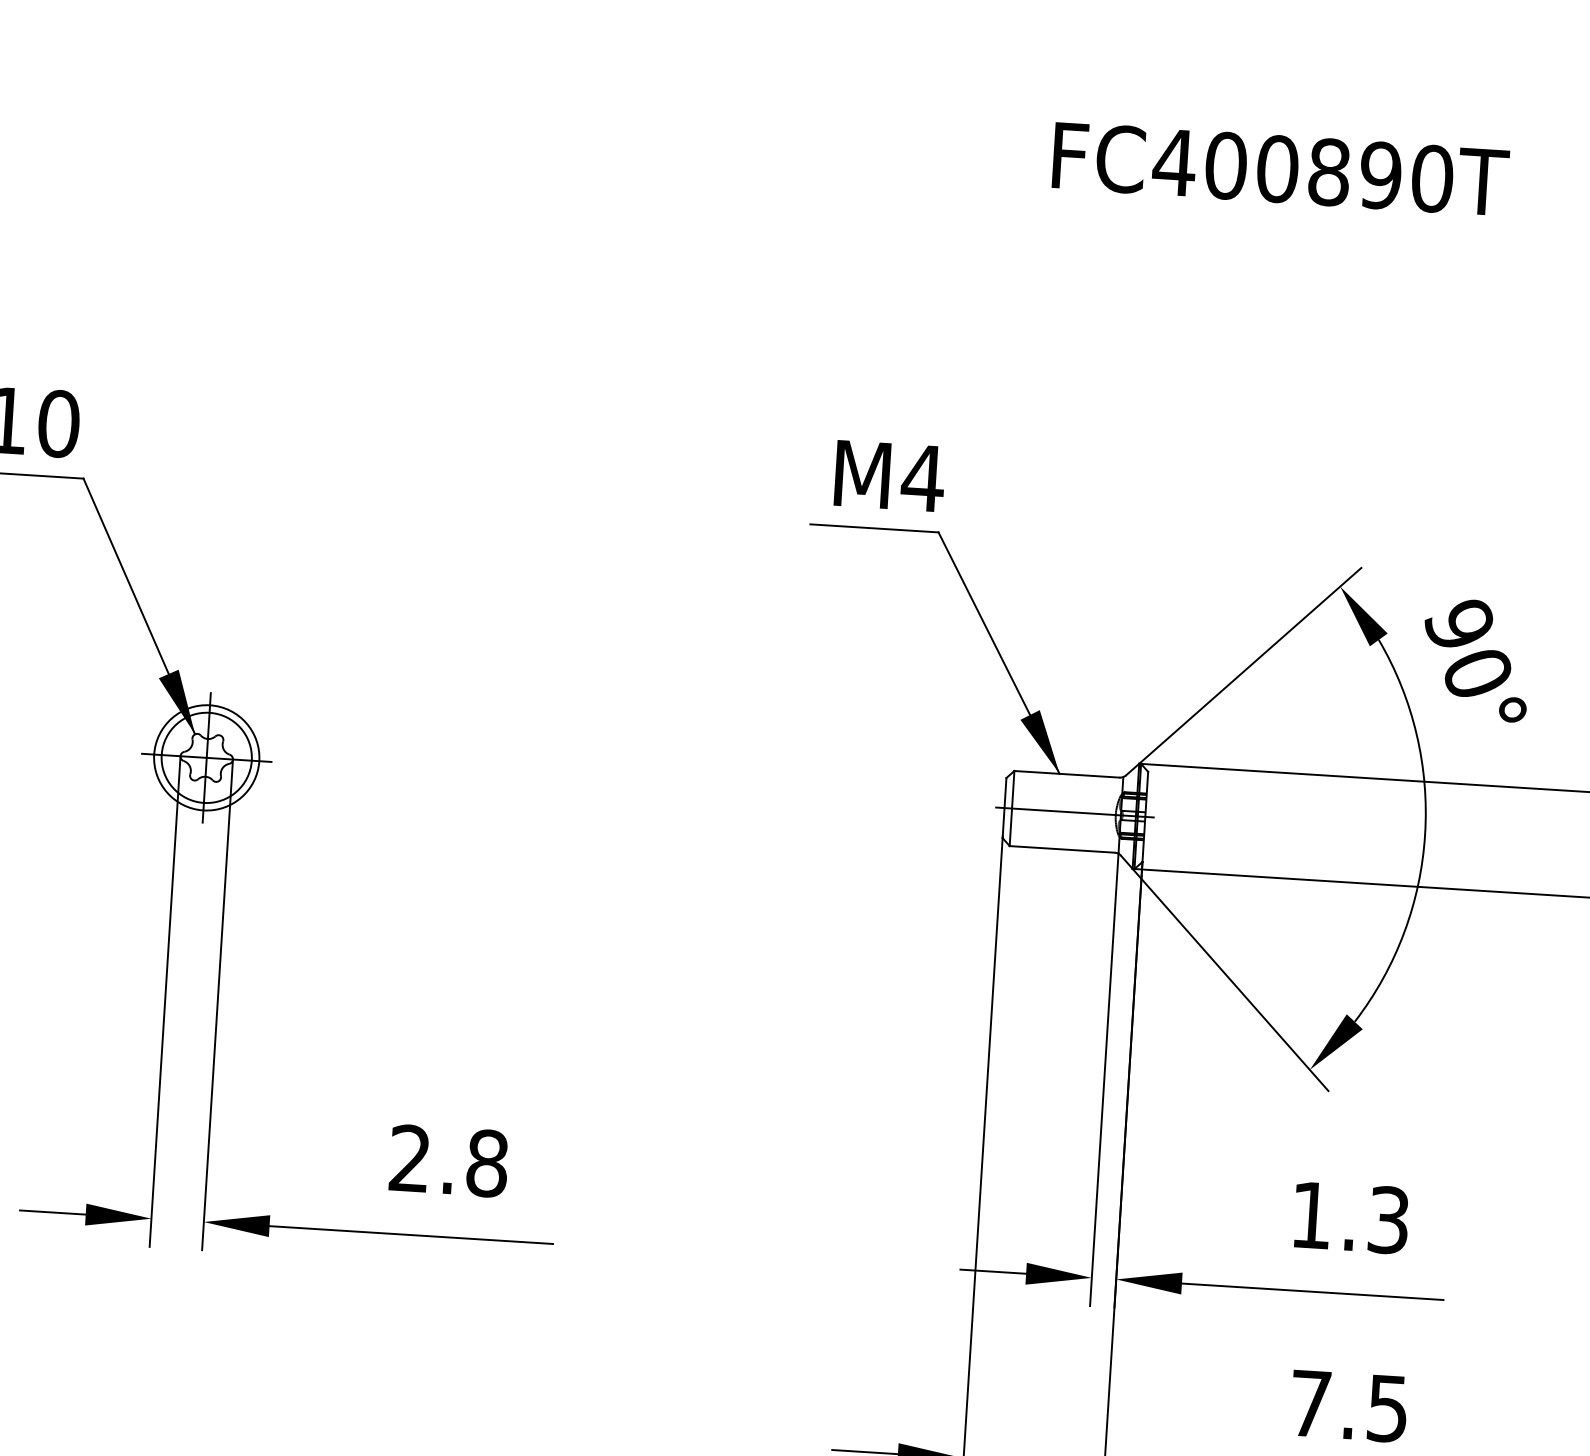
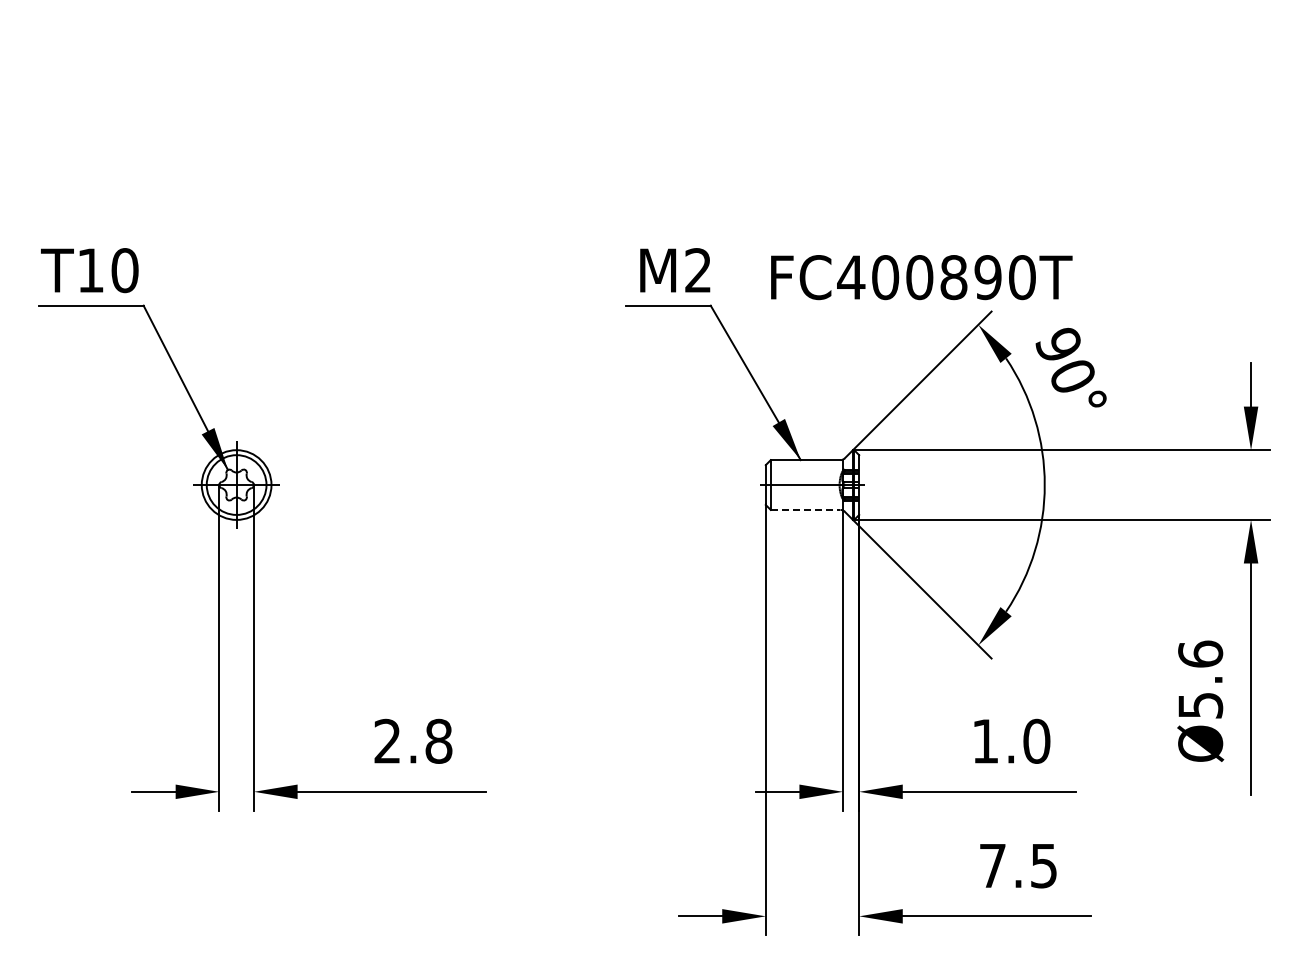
text: (1280, 169) -> (921, 277), moved
text: (923, 478) -> (698, 270), M4 -> M2
line: (1062, 848) -> (805, 509), solid -> dashed
text: (1388, 1218) -> (1036, 740), 1.3 -> 1.0

